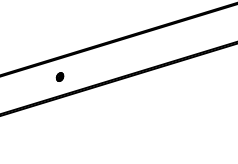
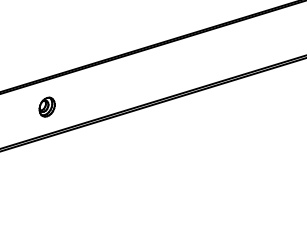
part: (59, 76) -> (46, 106), size x1.67

